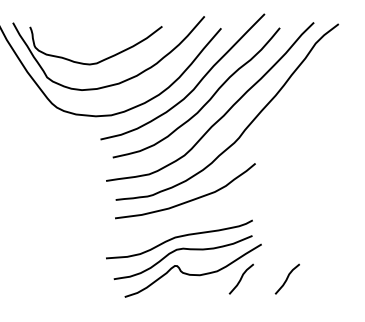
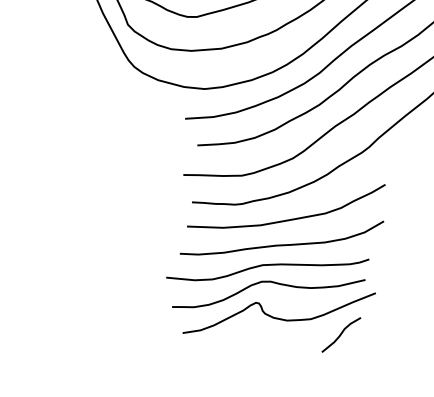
curve: (186, 219) -> (281, 243), added
part: (286, 278) -> (401, 343), removed

